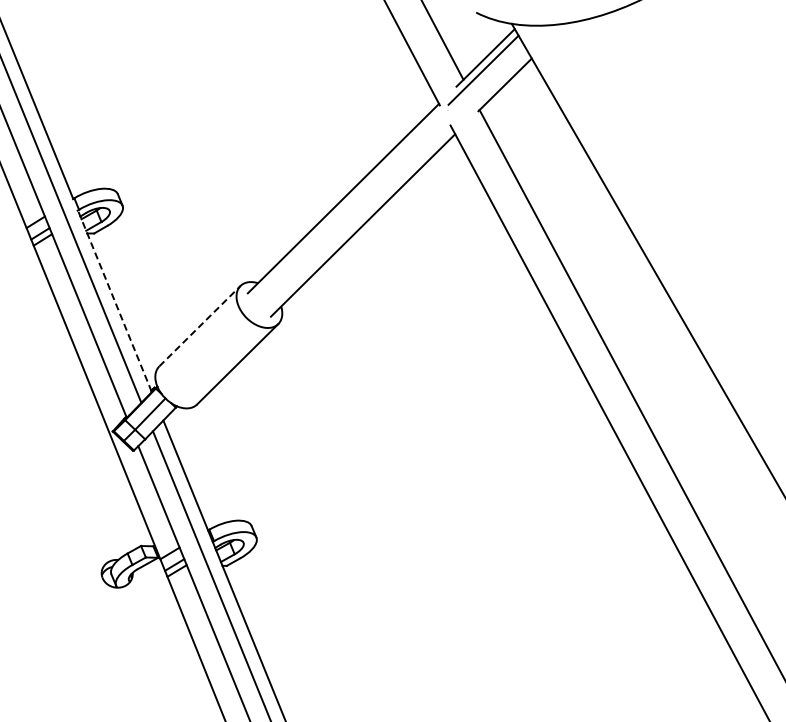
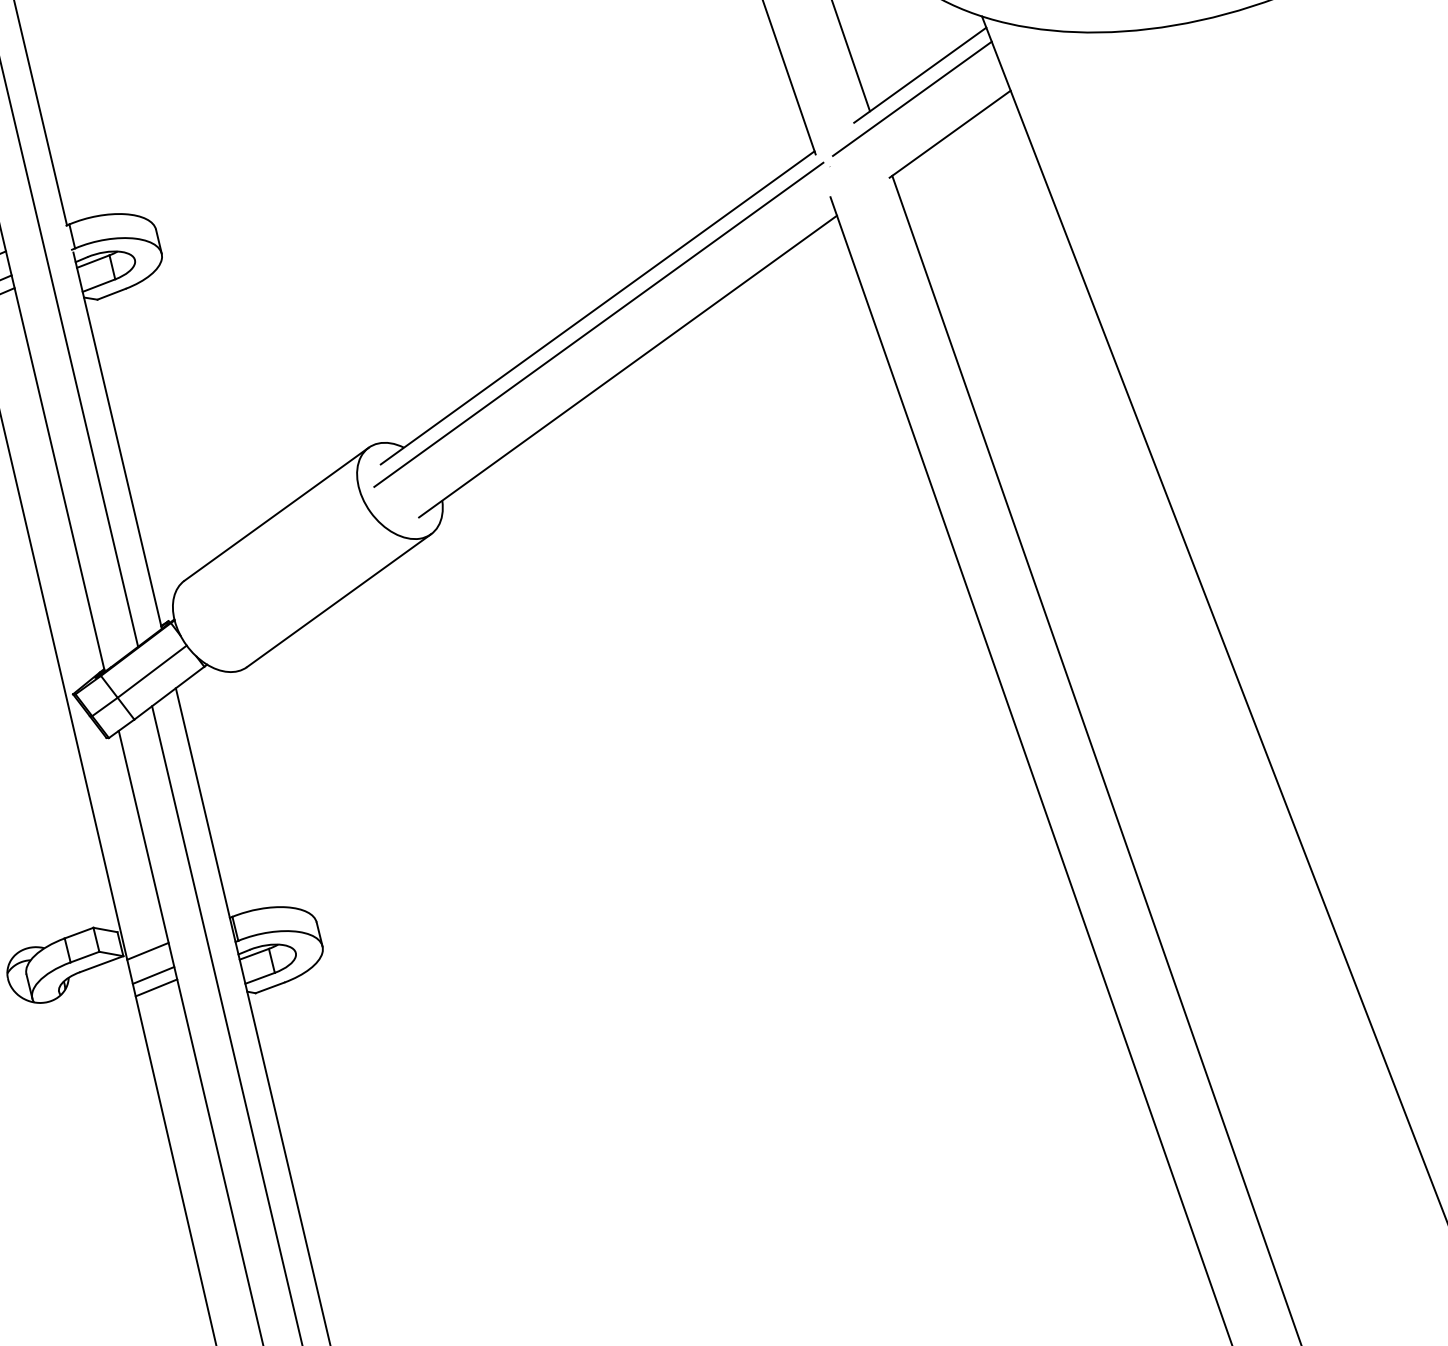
line: (345, 206) -> (599, 323), added
line: (115, 302) -> (118, 441), dashed -> solid
line: (200, 325) -> (277, 513), dashed -> solid

